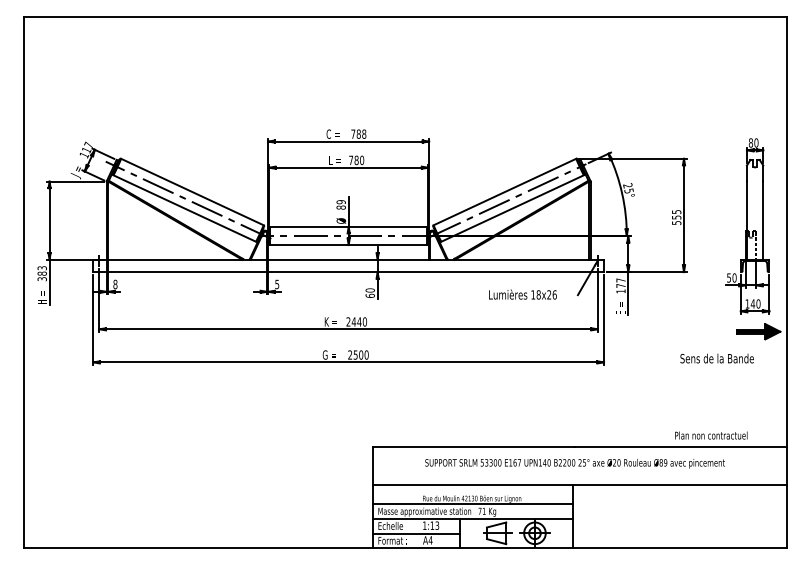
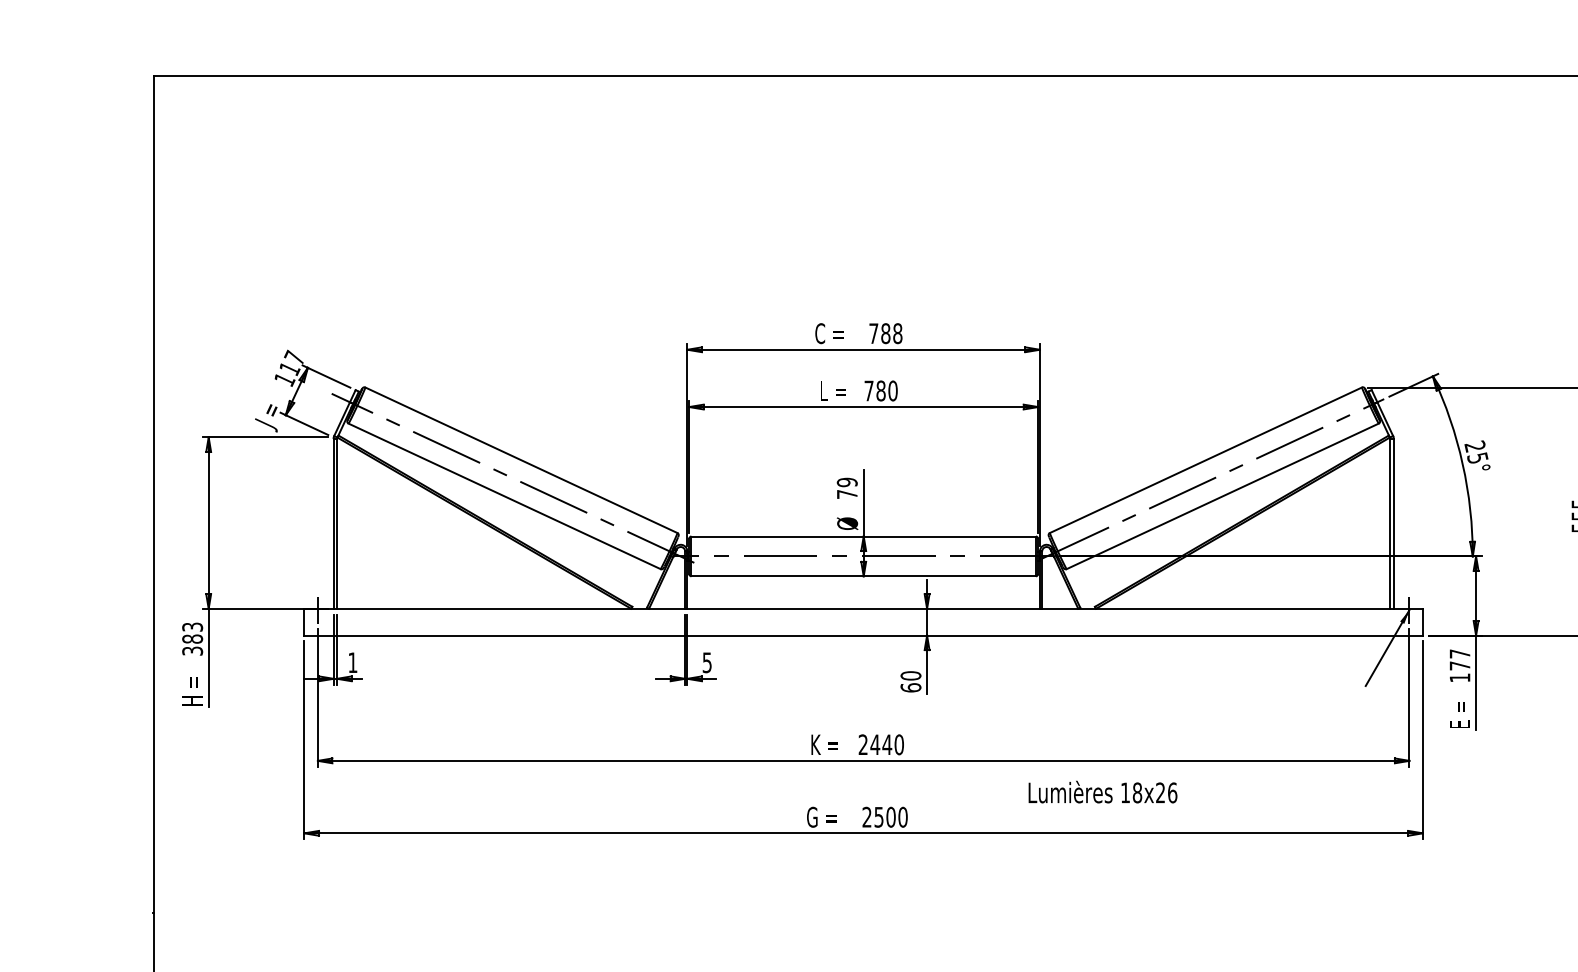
text: (340, 207) -> (845, 494), 89 -> 79
text: (115, 283) -> (353, 660), 8 -> 1
text: (522, 294) -> (1101, 791), moved

